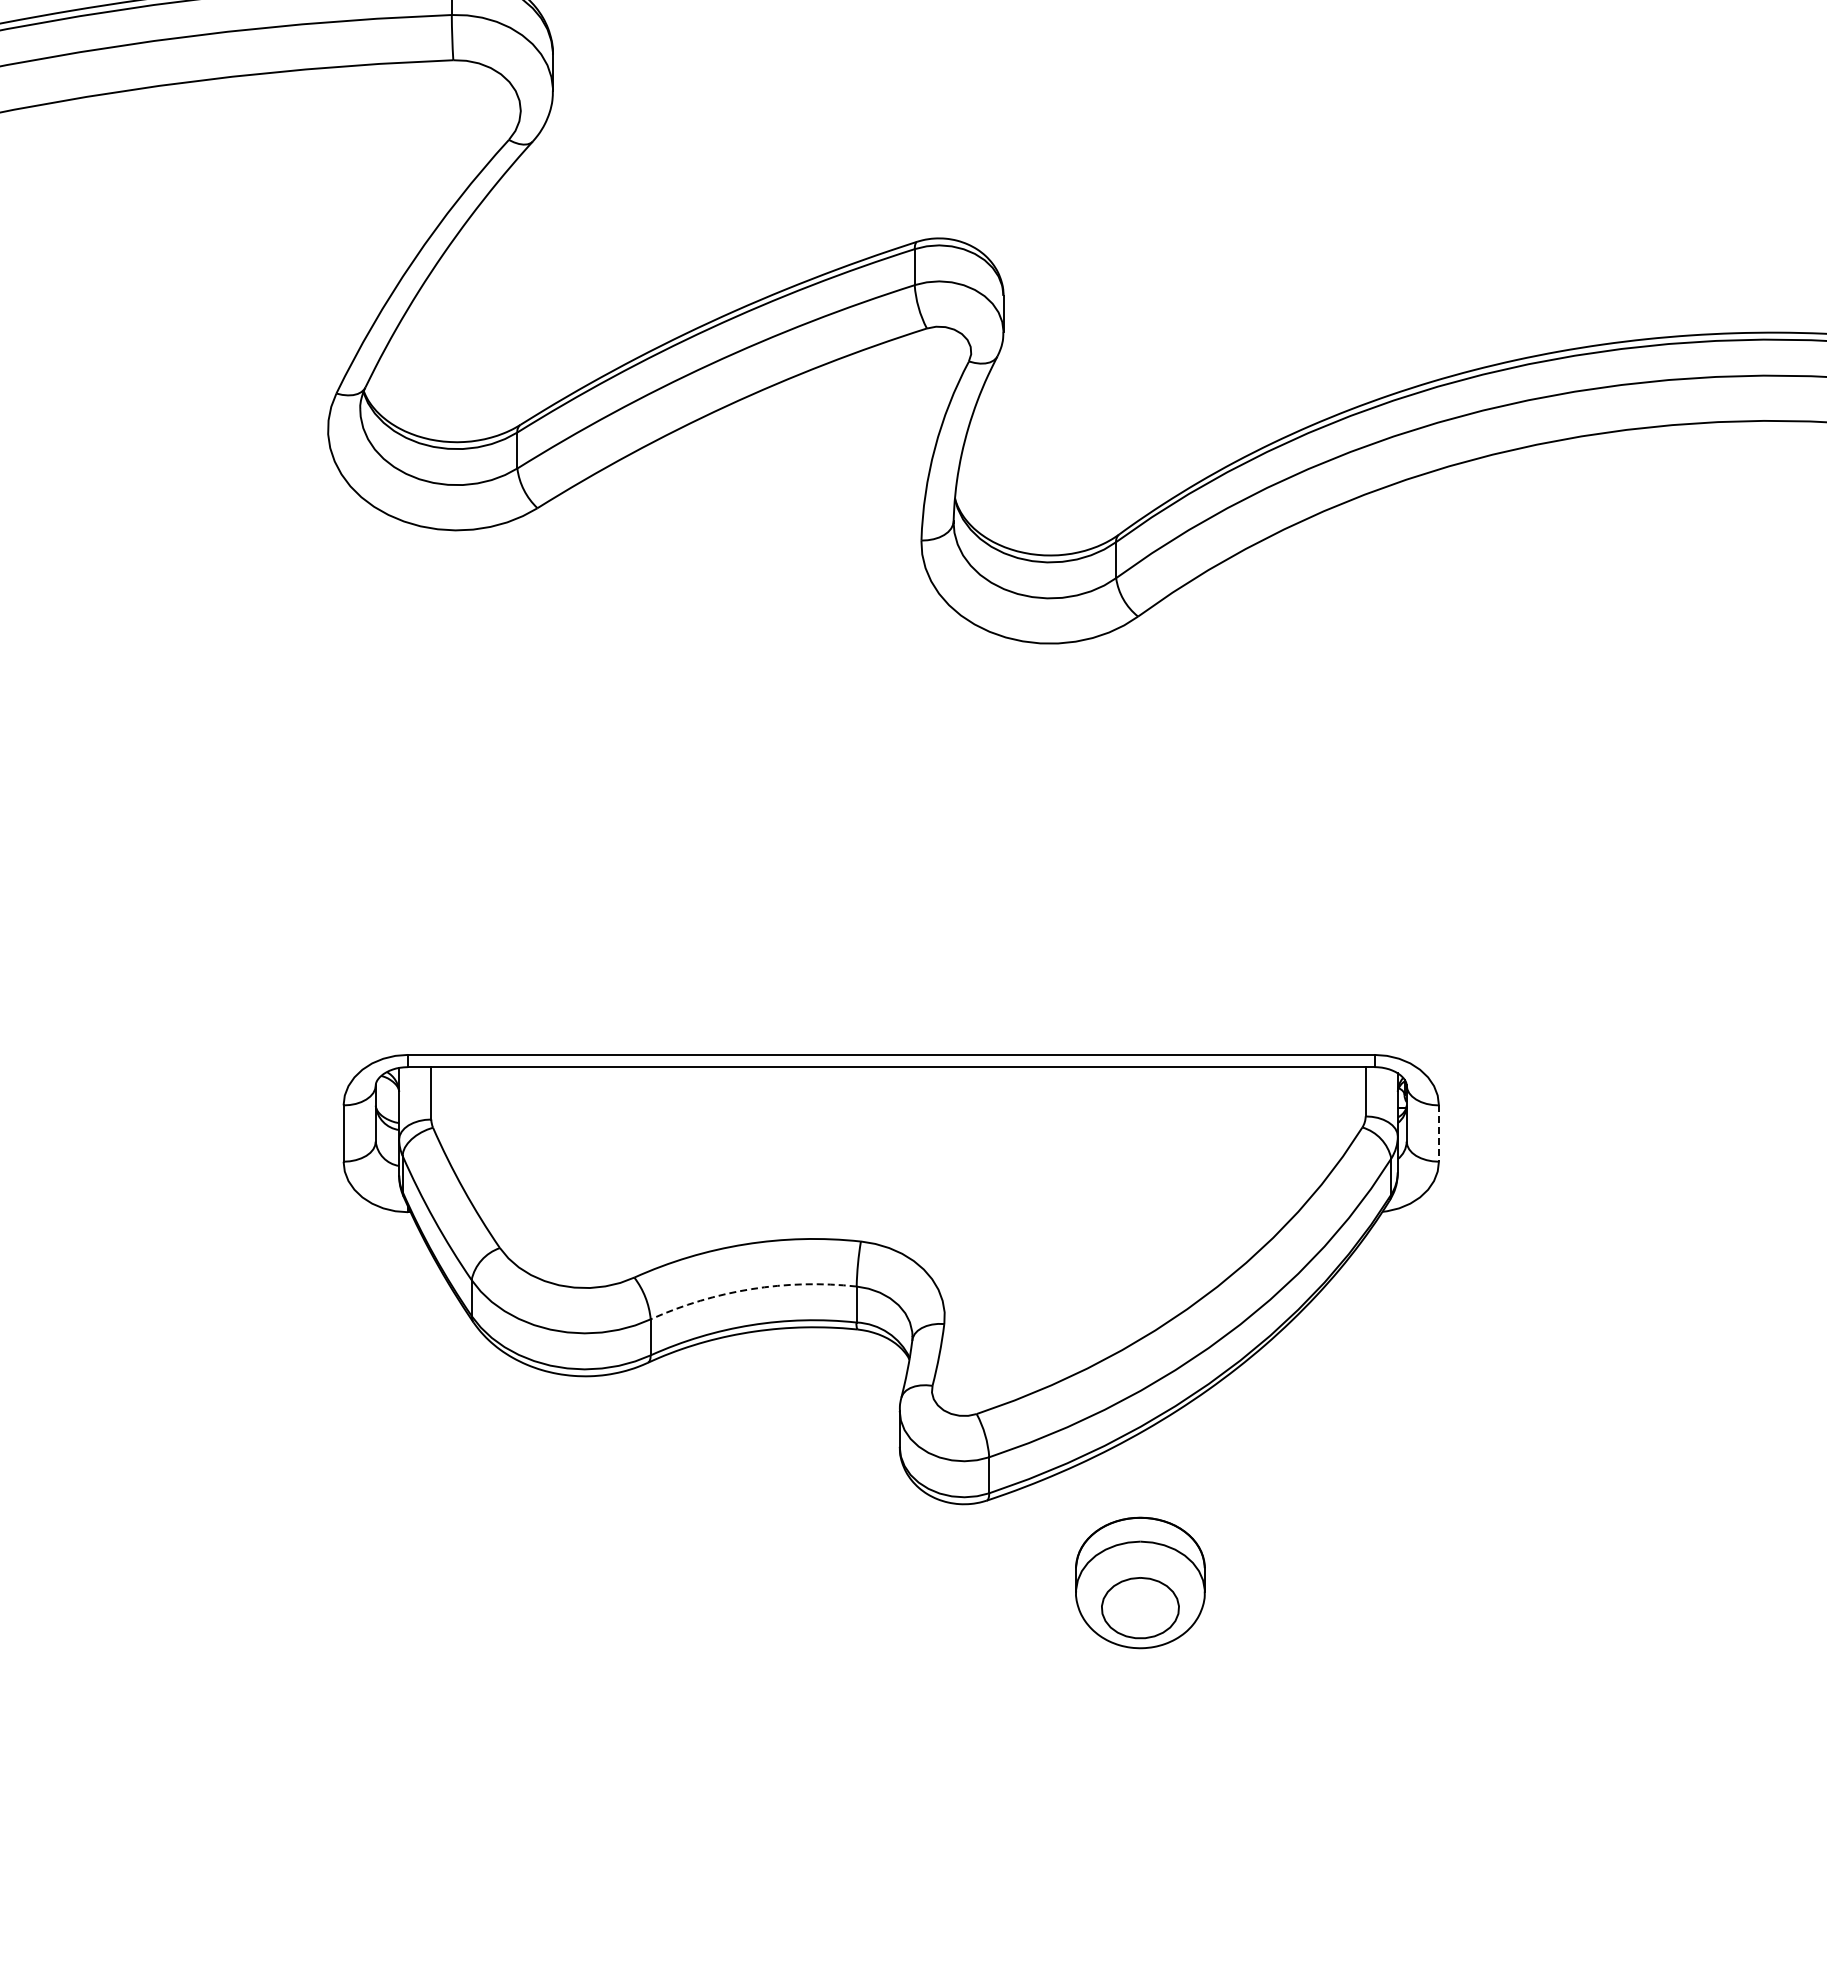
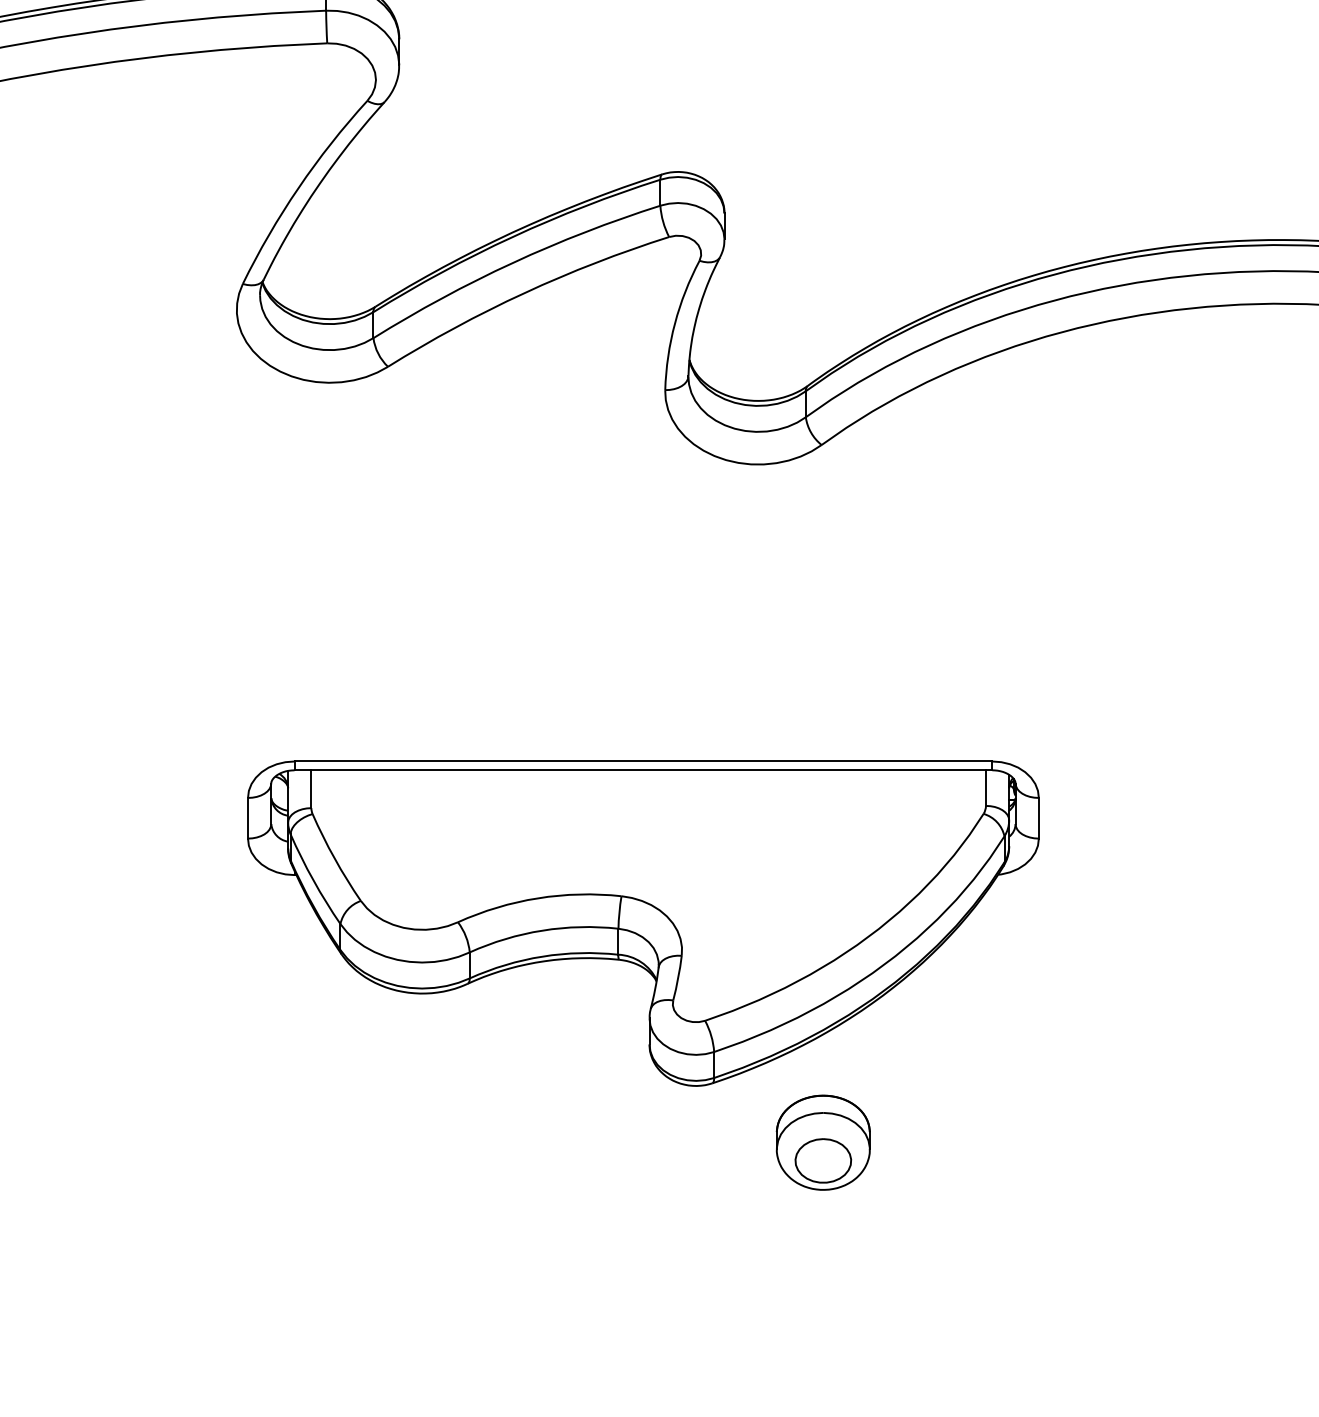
line: (1438, 1134) -> (1038, 818), dashed -> solid
arc: (751, 1289) -> (542, 930), dashed -> solid

